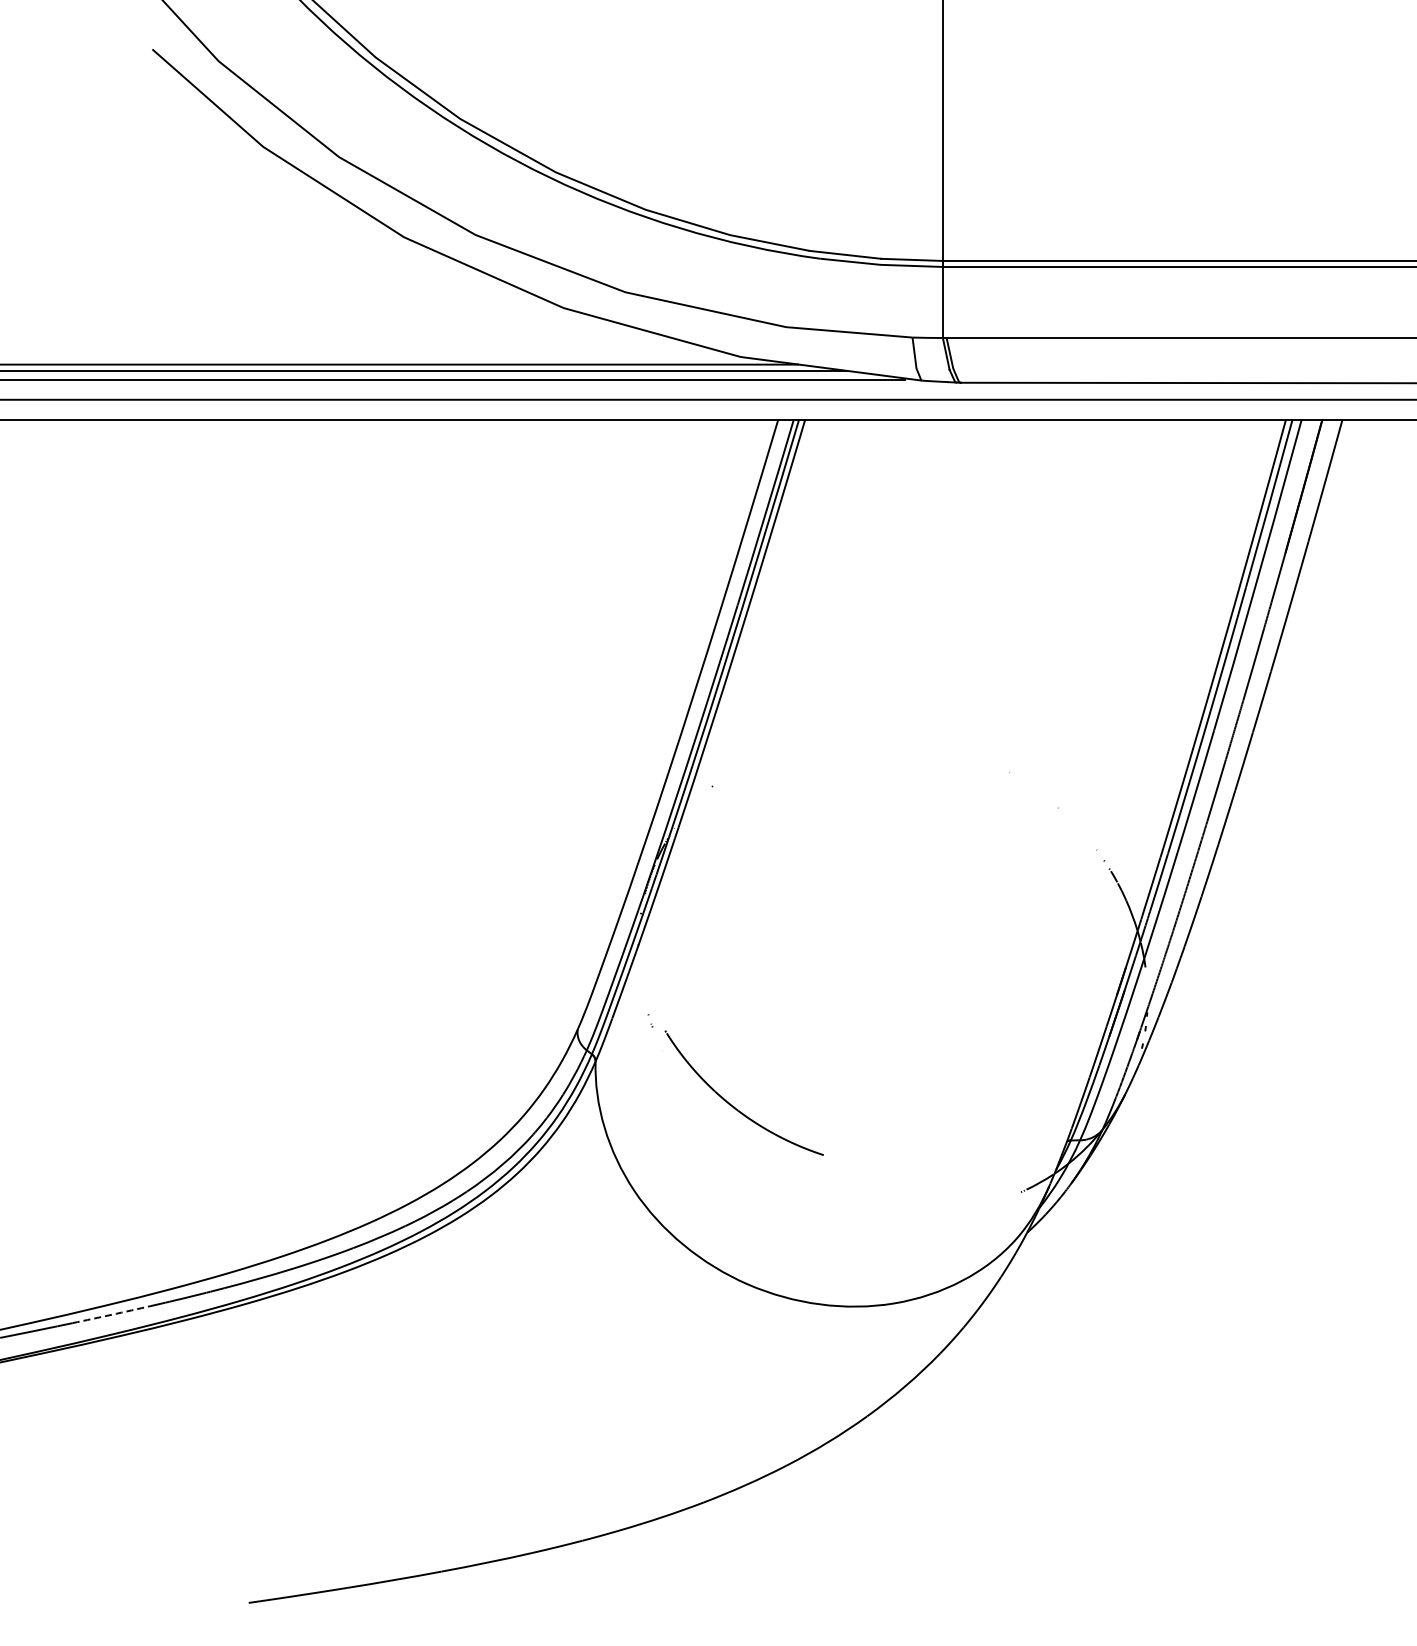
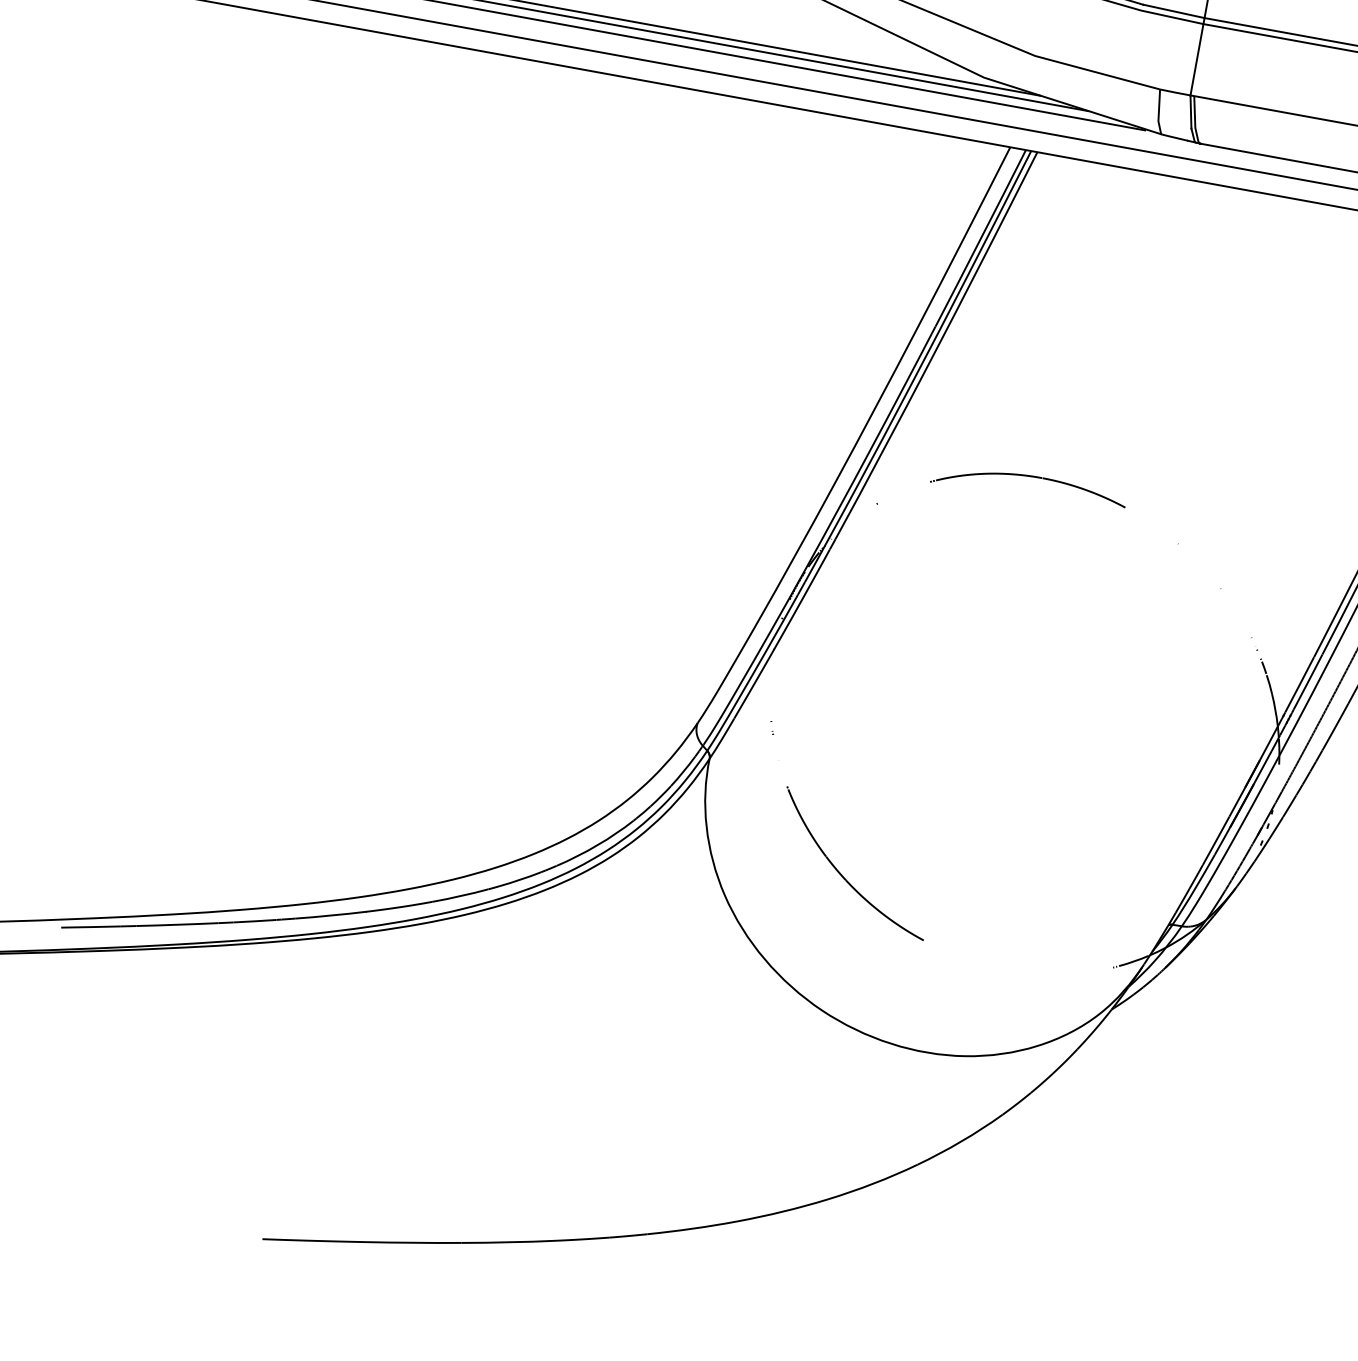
part: (852, 734) -> (1027, 477), added
part: (733, 1105) -> (842, 874), moved
arc: (111, 1314) -> (177, 924), dashed -> solid

